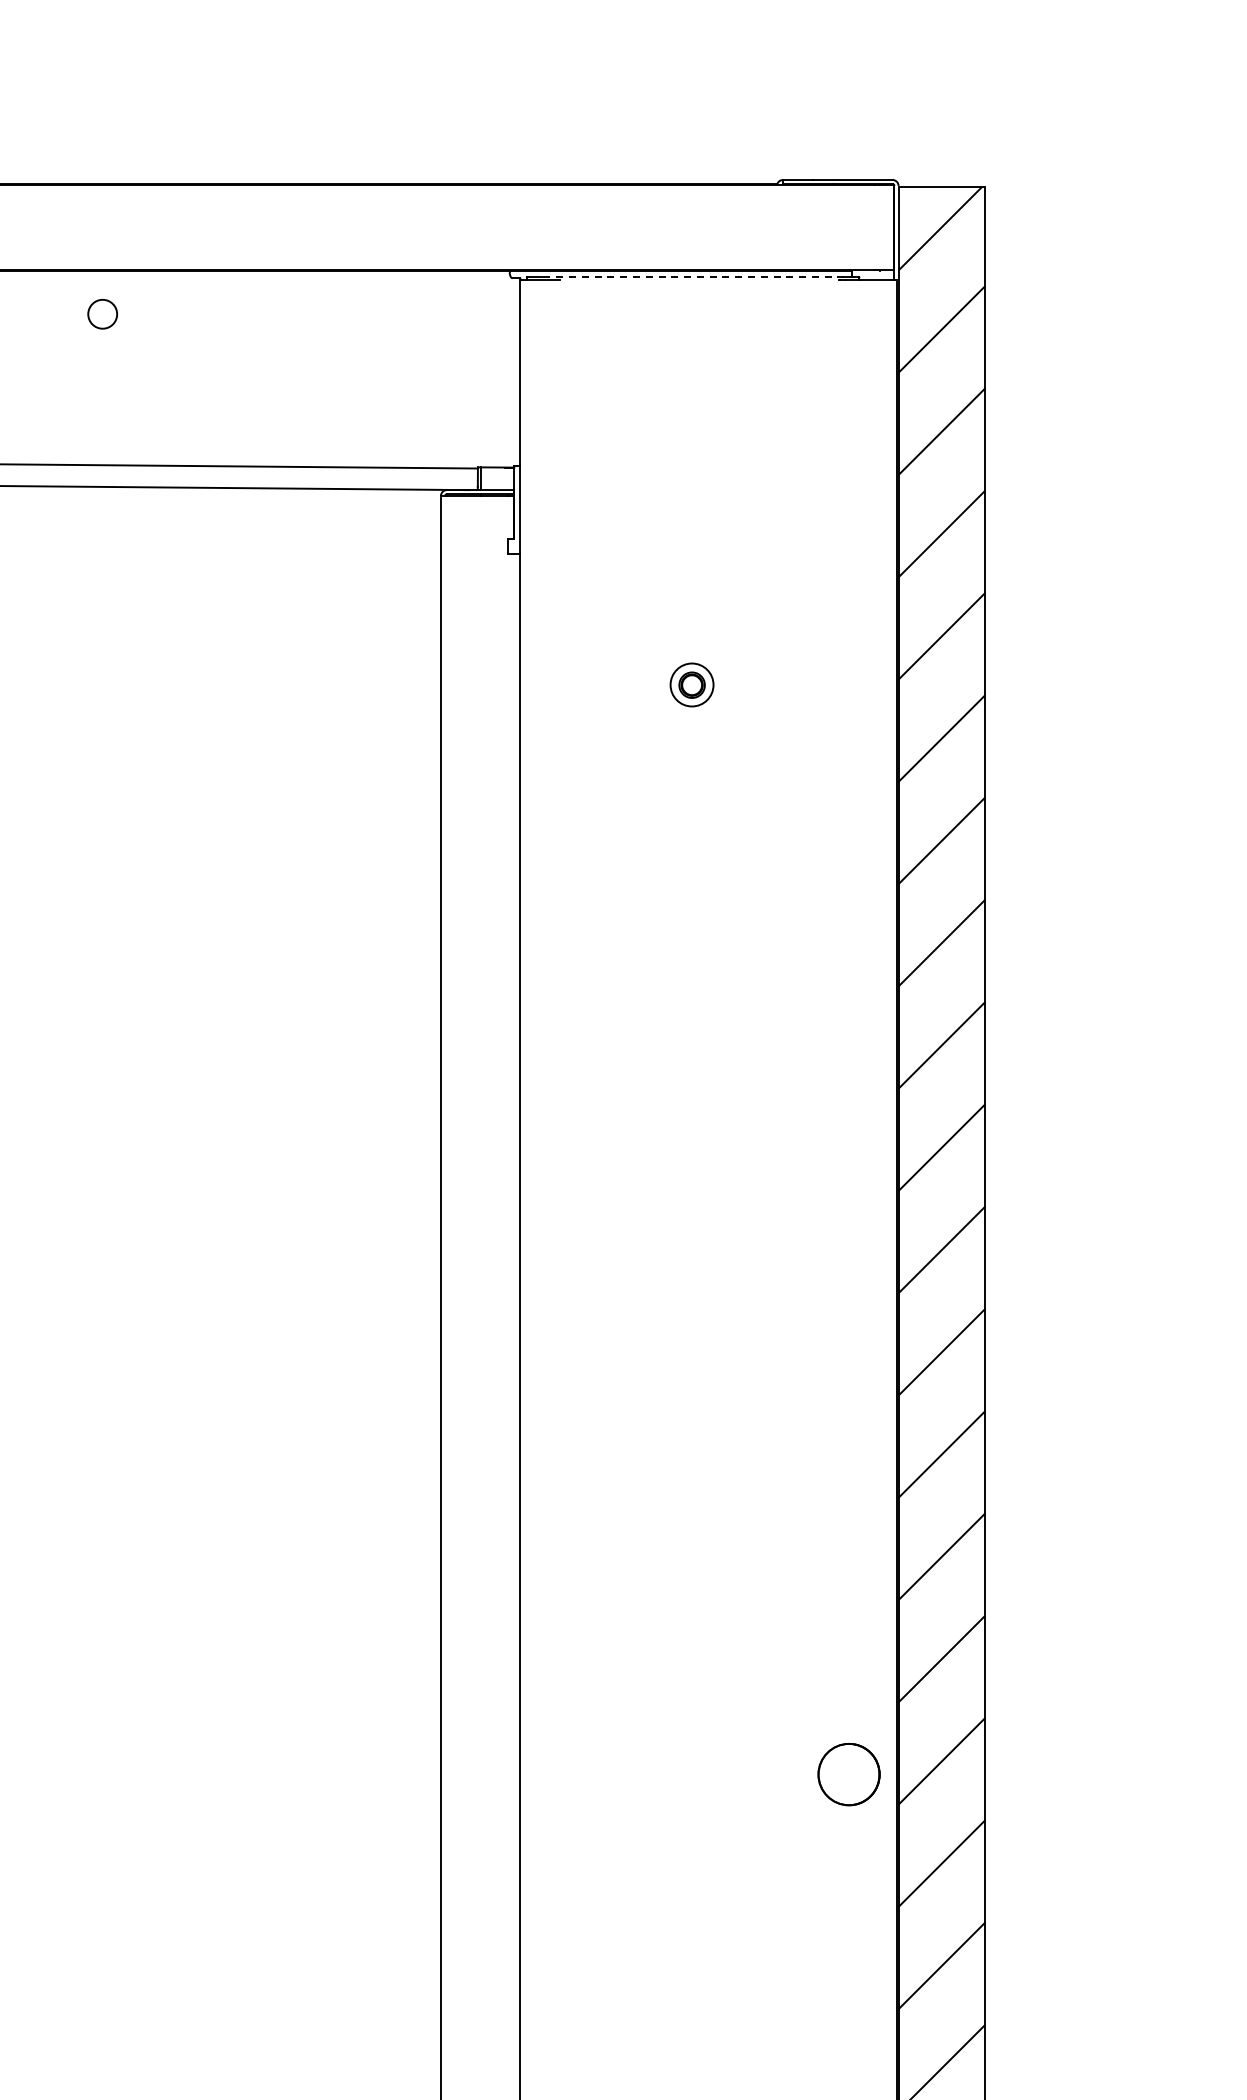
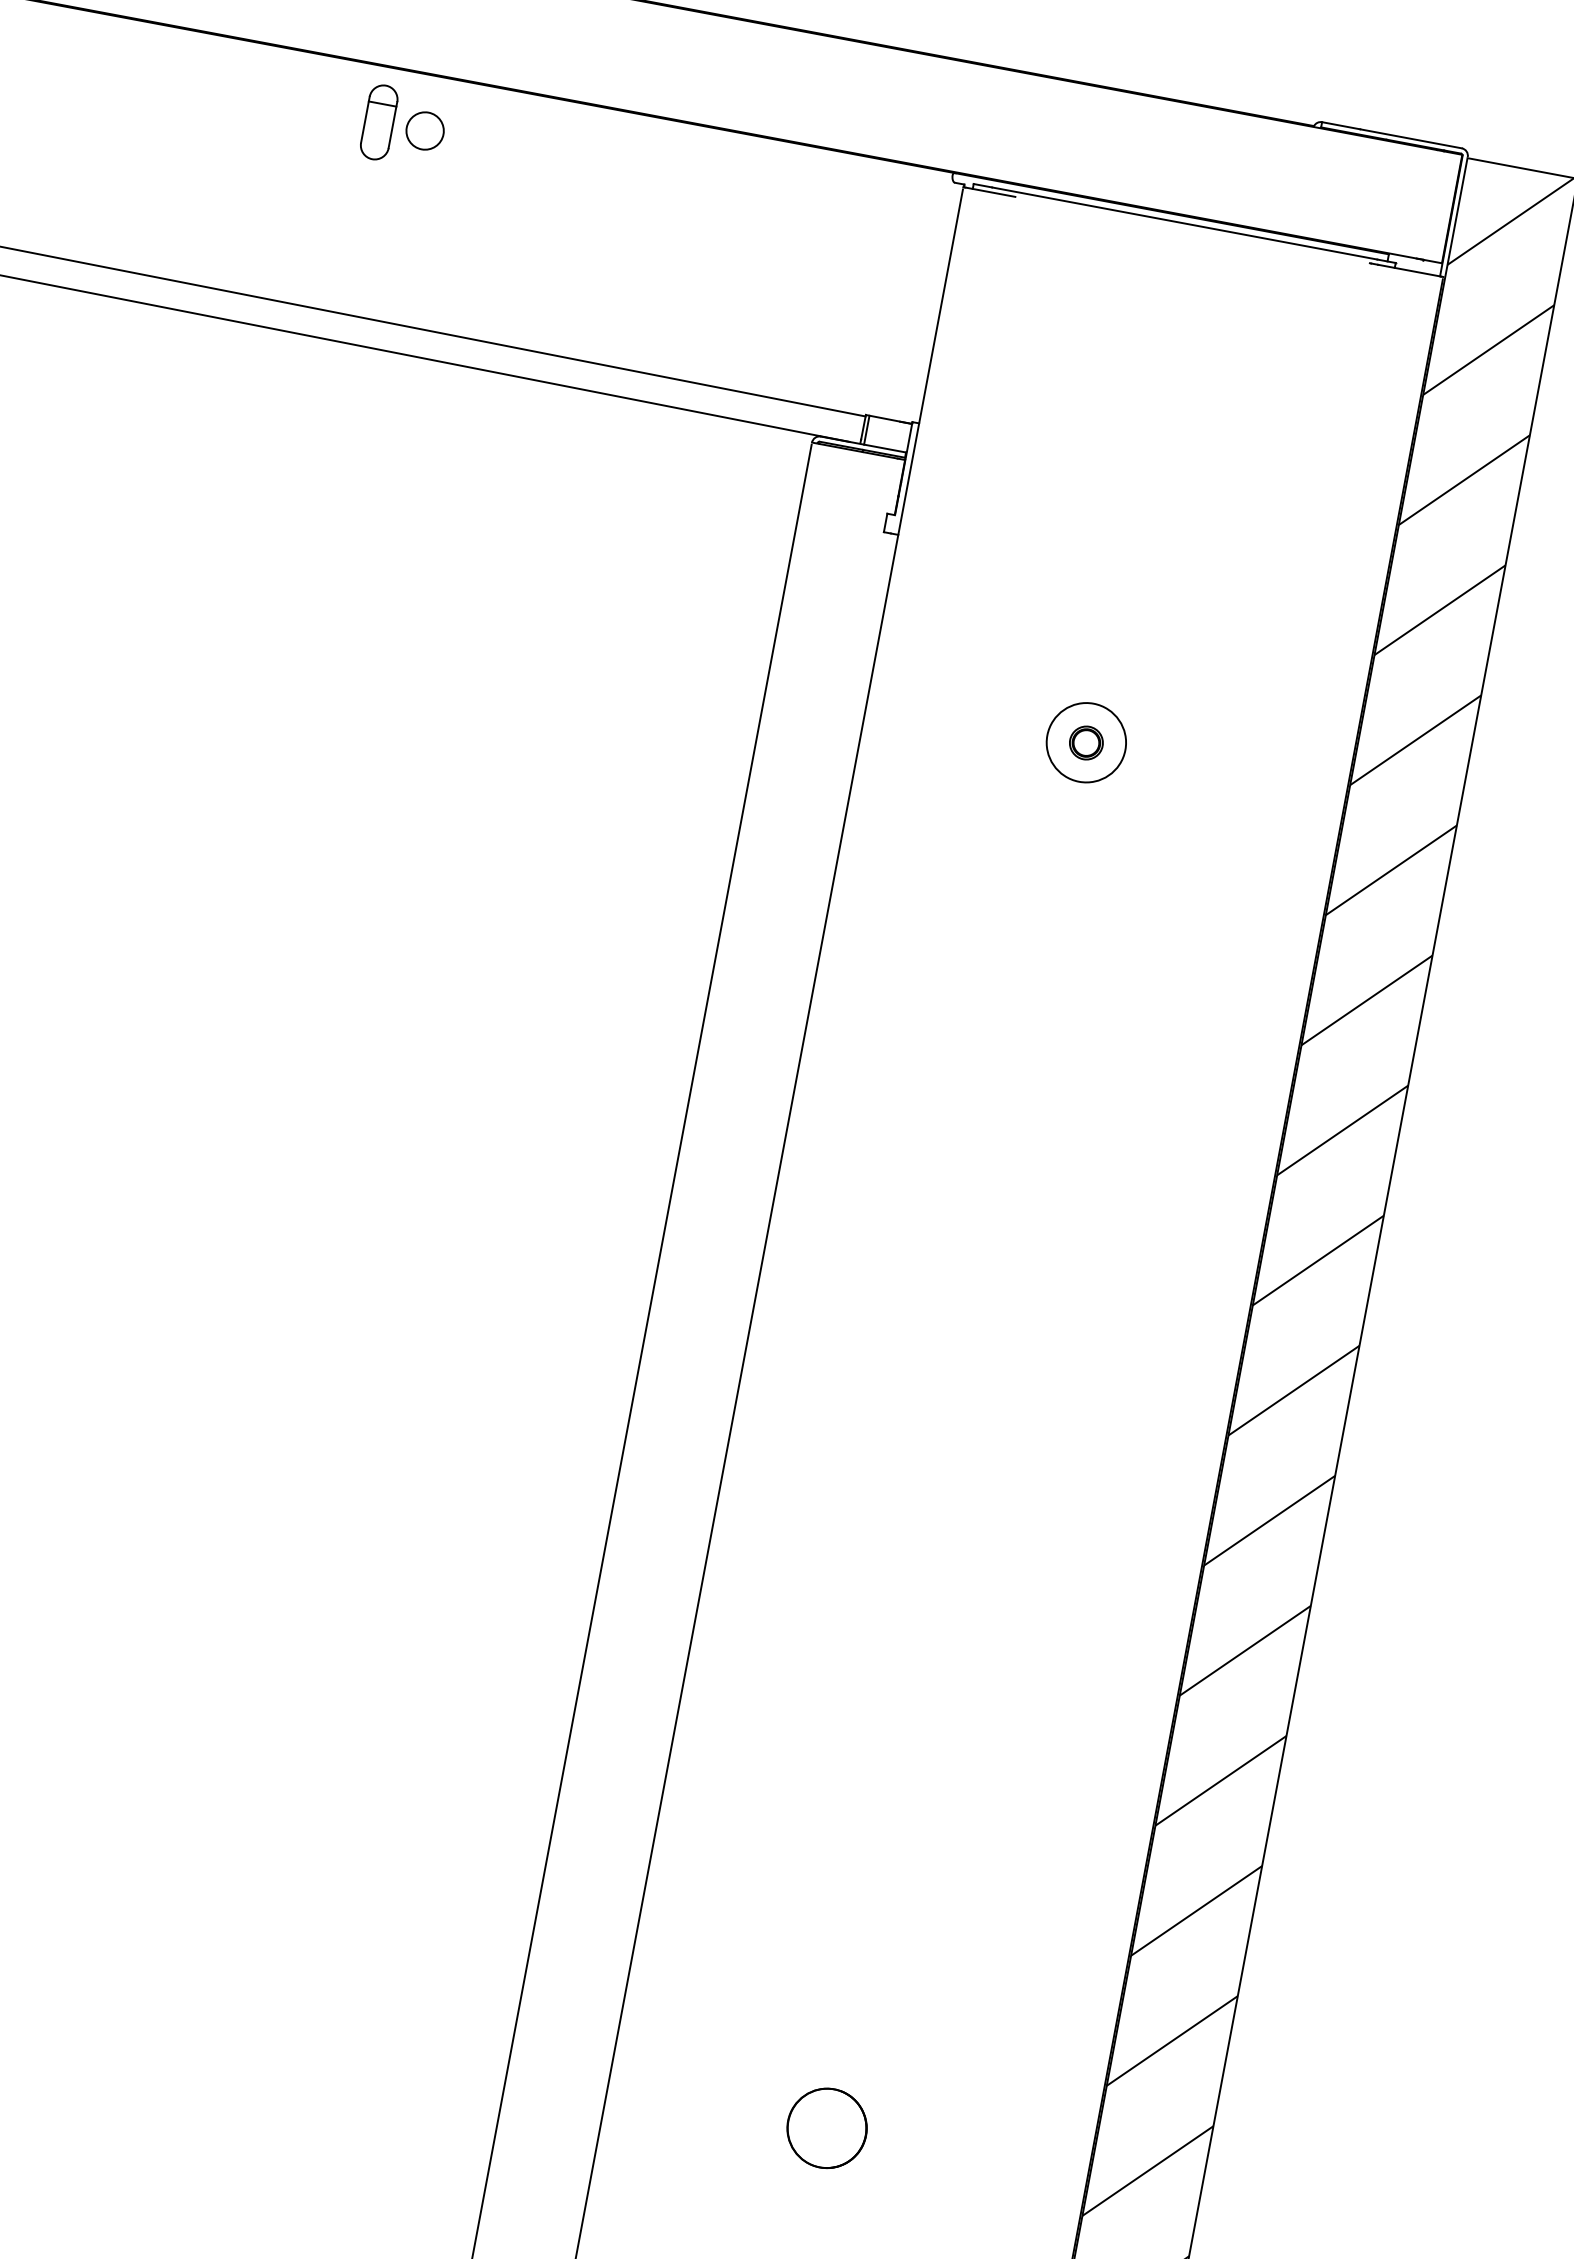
line: (692, 276) -> (1184, 223), dashed -> solid
part: (66, 314) -> (379, 122), added
circle: (691, 684) -> (1085, 741), size x1.43
circle: (848, 1774) -> (826, 2128), moved

